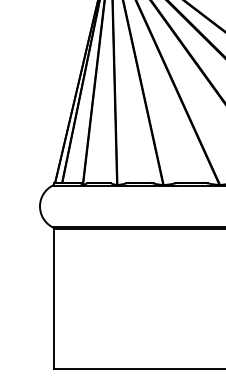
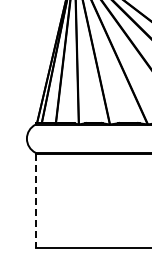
line: (54, 298) -> (36, 200), solid -> dashed

